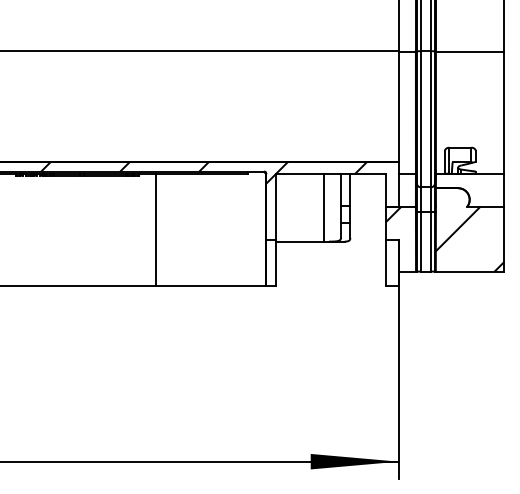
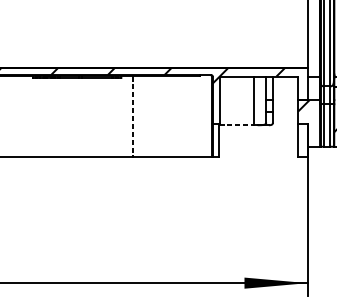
line: (155, 229) -> (133, 116), solid -> dashed
line: (299, 241) -> (236, 125), solid -> dashed

